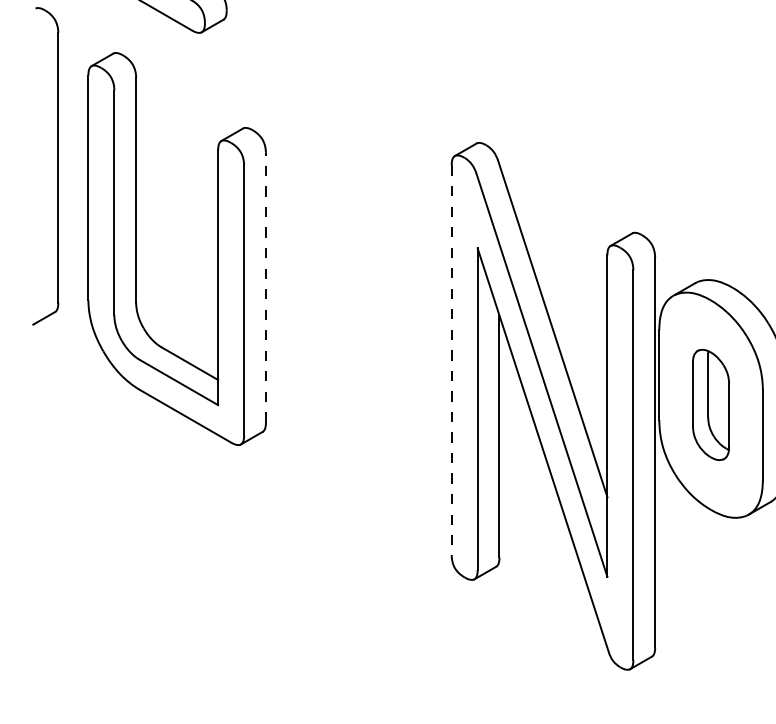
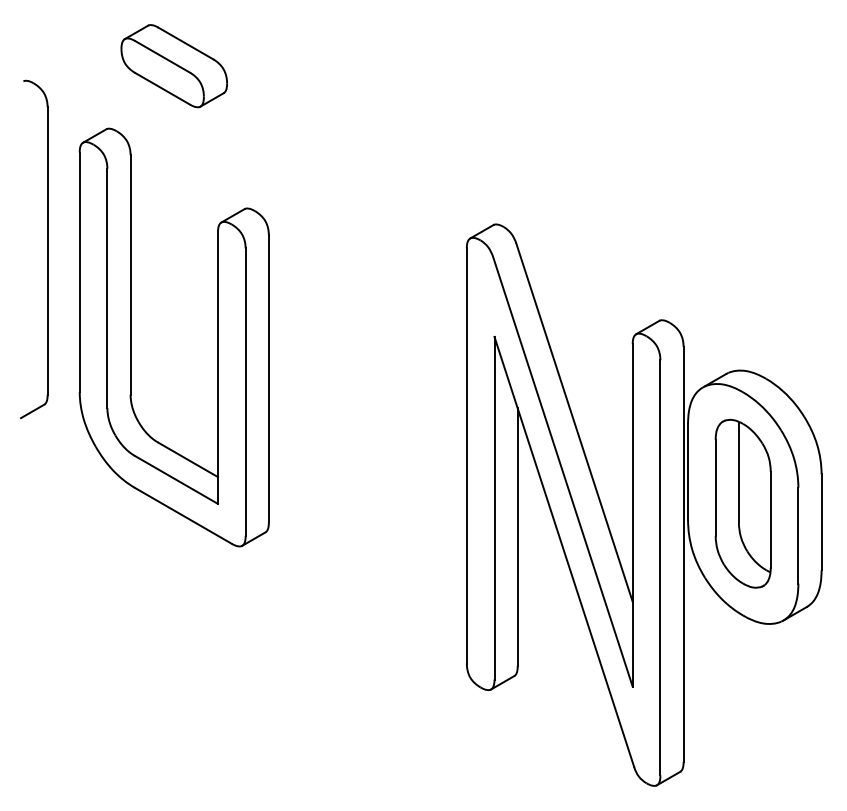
line: (265, 287) -> (268, 378), dashed -> solid
line: (451, 360) -> (466, 456), dashed -> solid
part: (710, 404) -> (742, 503), size x1.43

